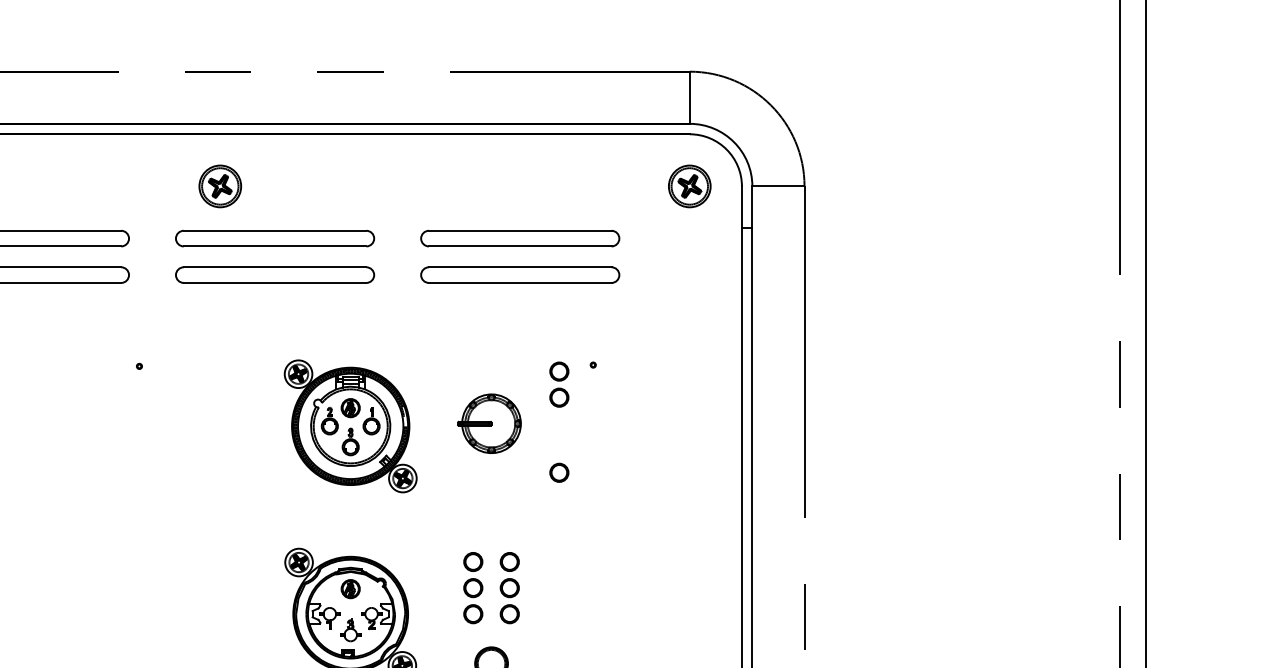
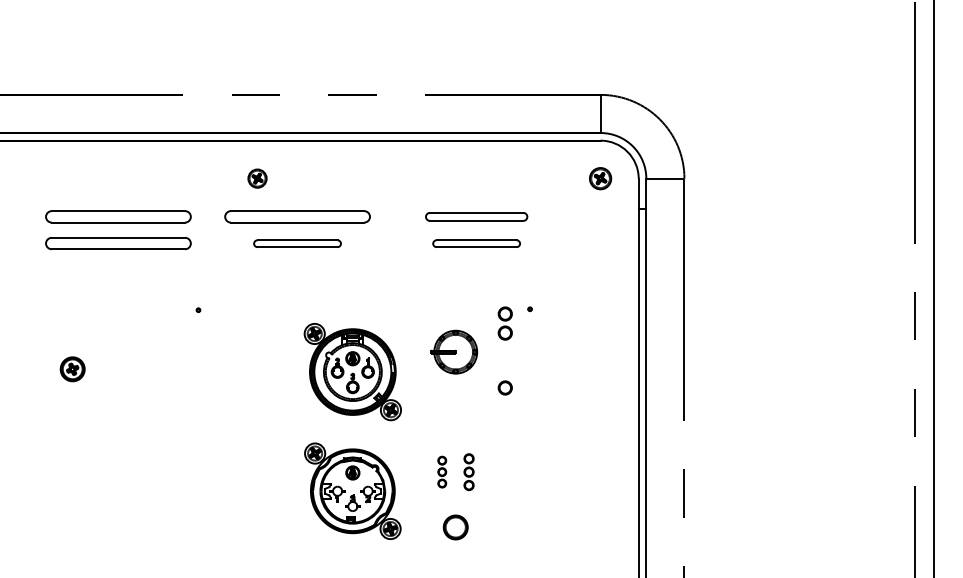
part: (220, 186) -> (257, 178), size x0.6
part: (689, 186) -> (600, 178), size x0.7
part: (519, 238) -> (476, 216), size x0.7
part: (274, 275) -> (297, 243), size x0.6
part: (519, 275) -> (476, 243), size x0.6
part: (350, 426) -> (352, 372), moved
part: (472, 587) -> (441, 471), size x0.6
part: (508, 587) -> (468, 471), size x0.7

